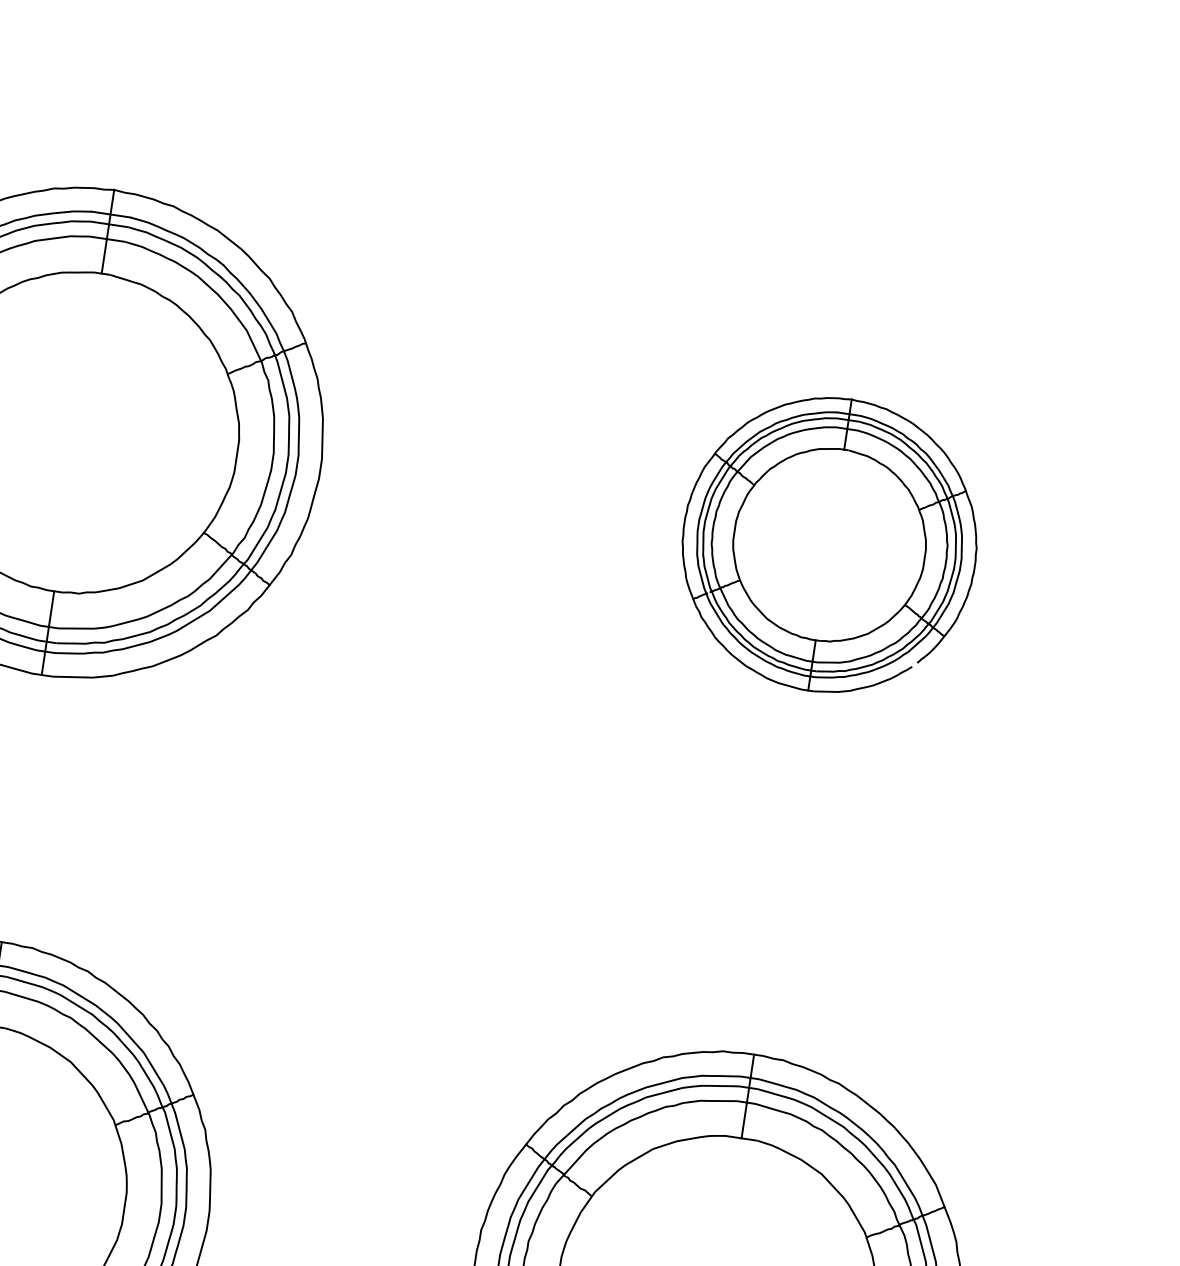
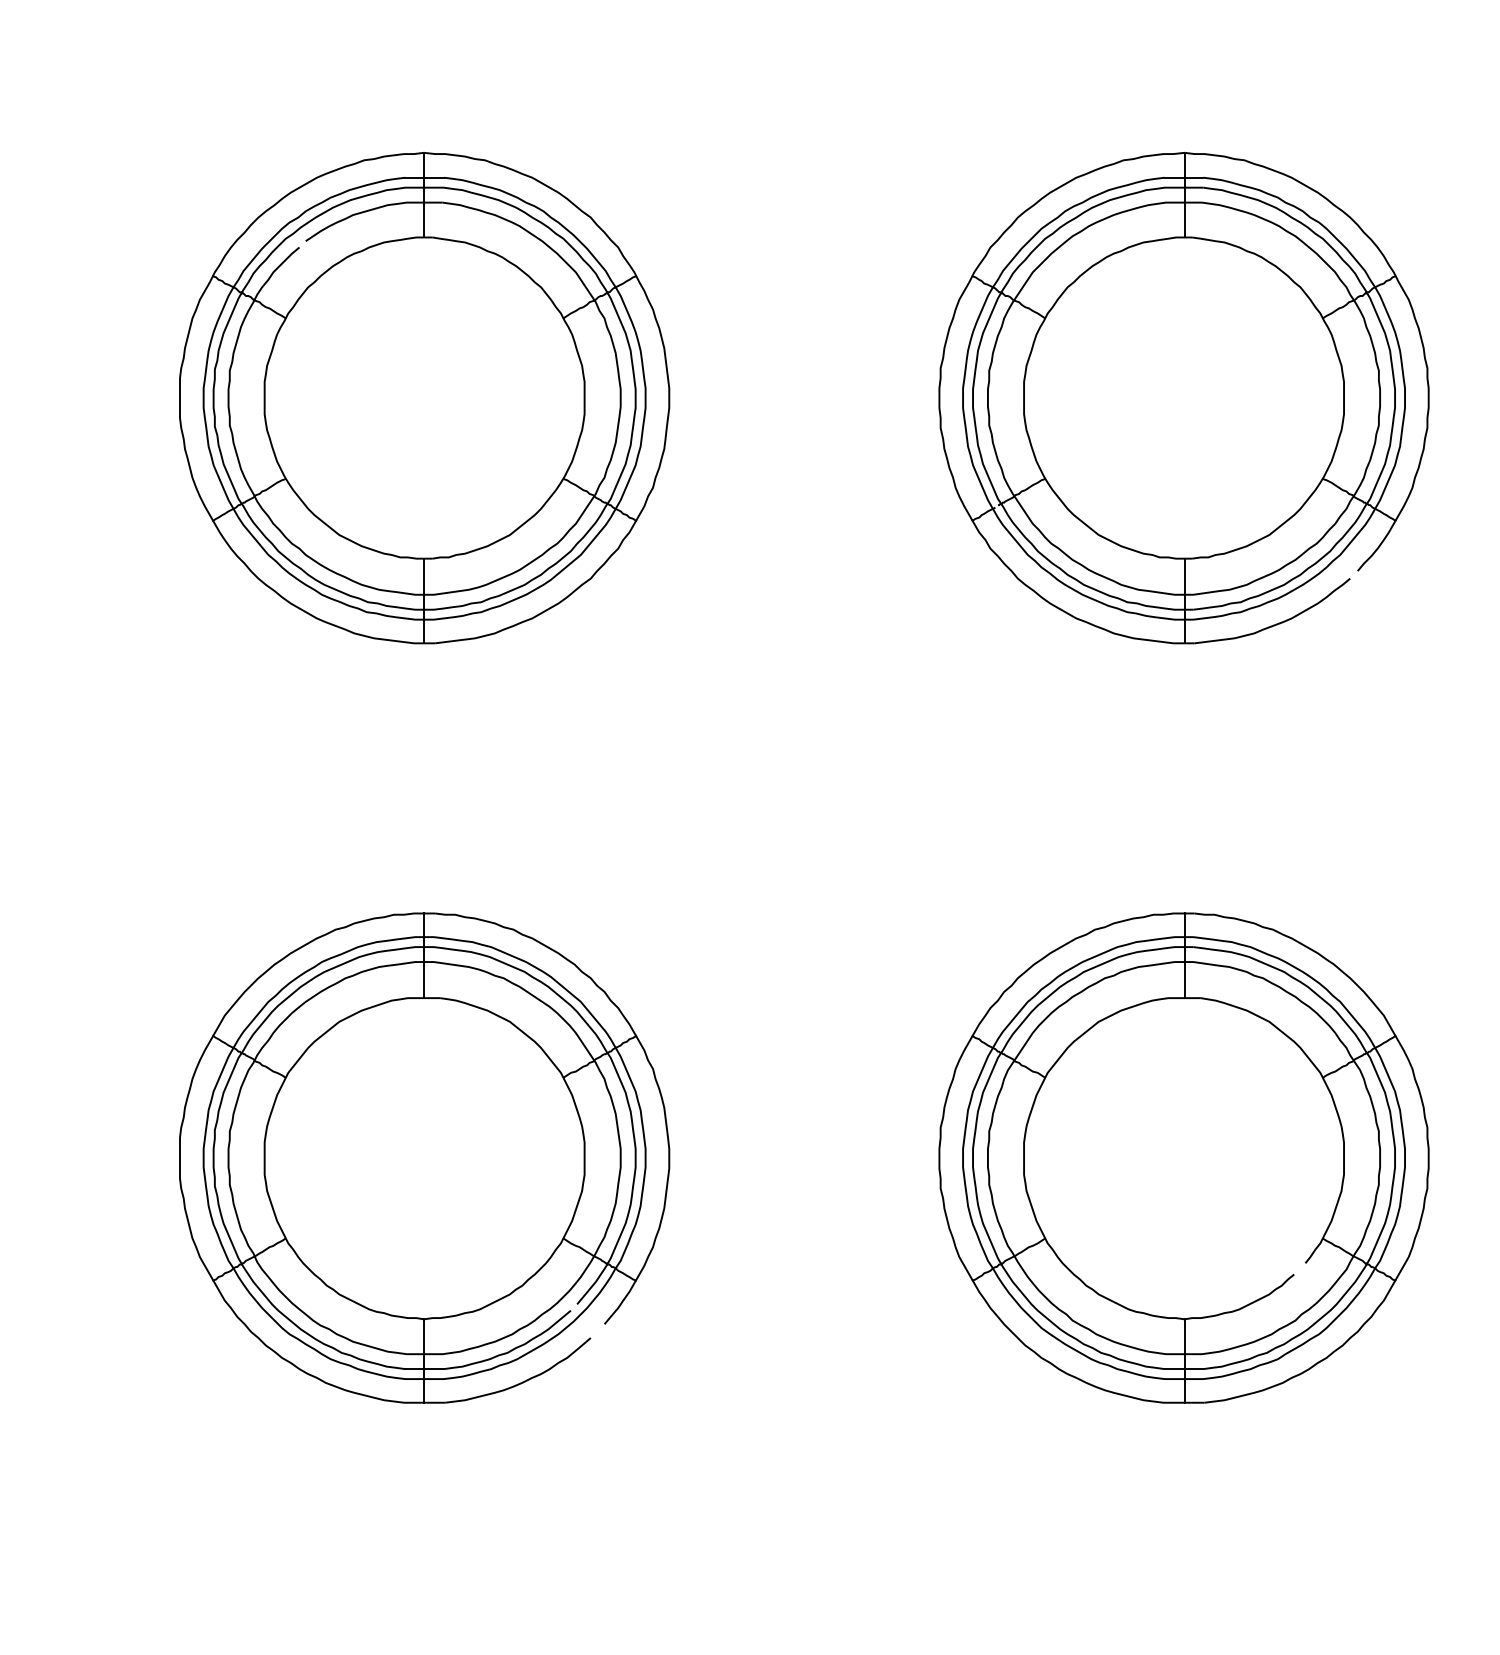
part: (829, 545) -> (1183, 398), size x1.67

